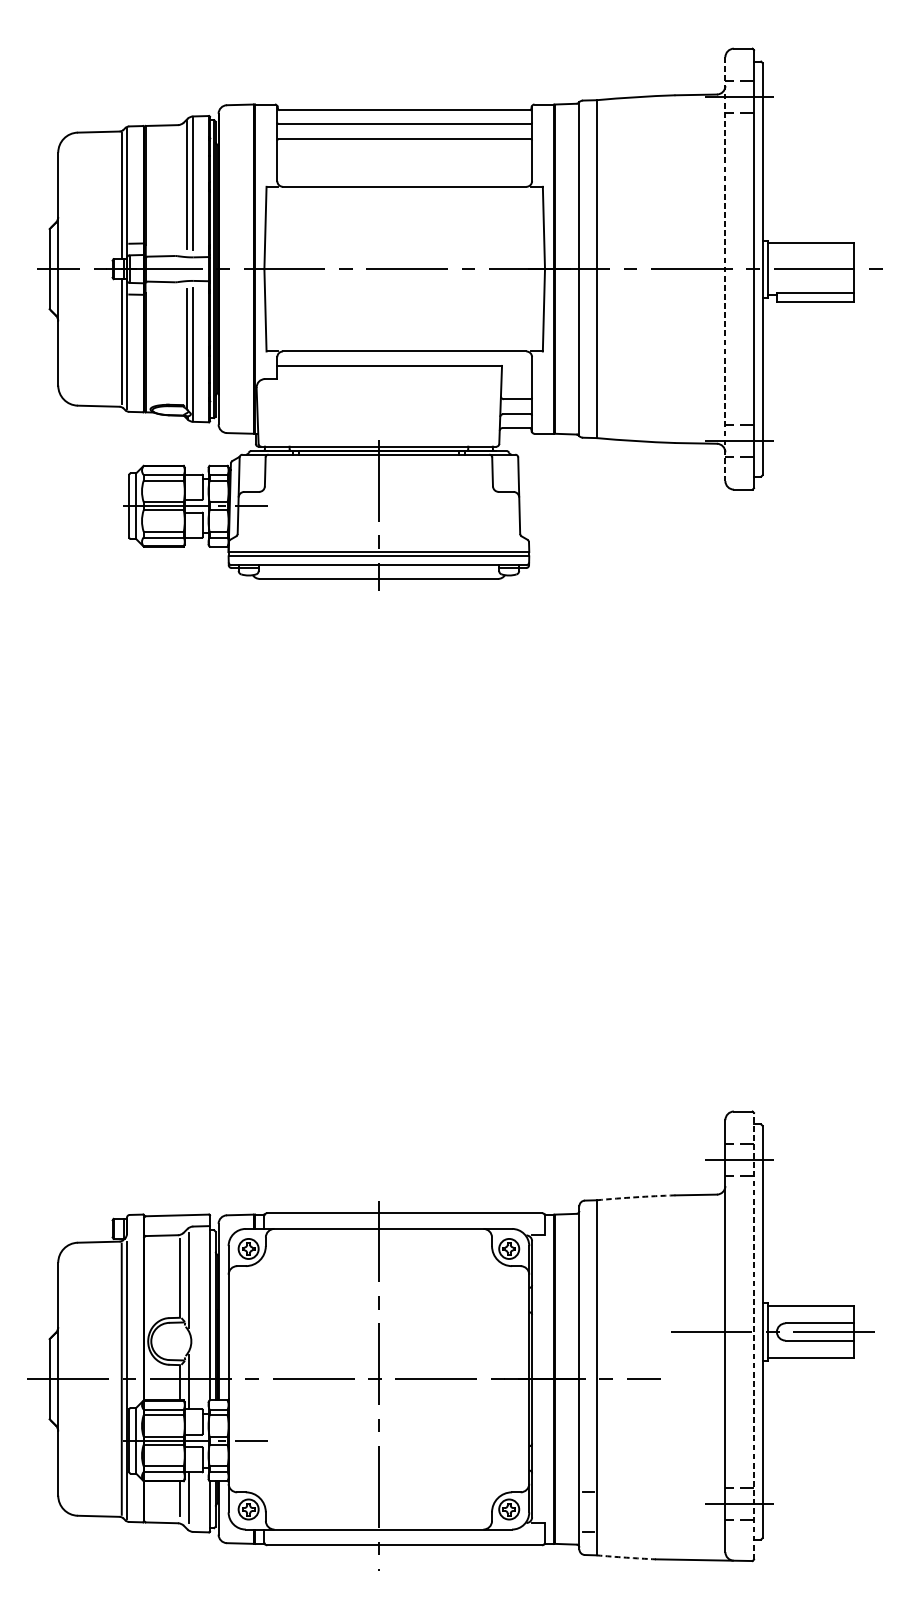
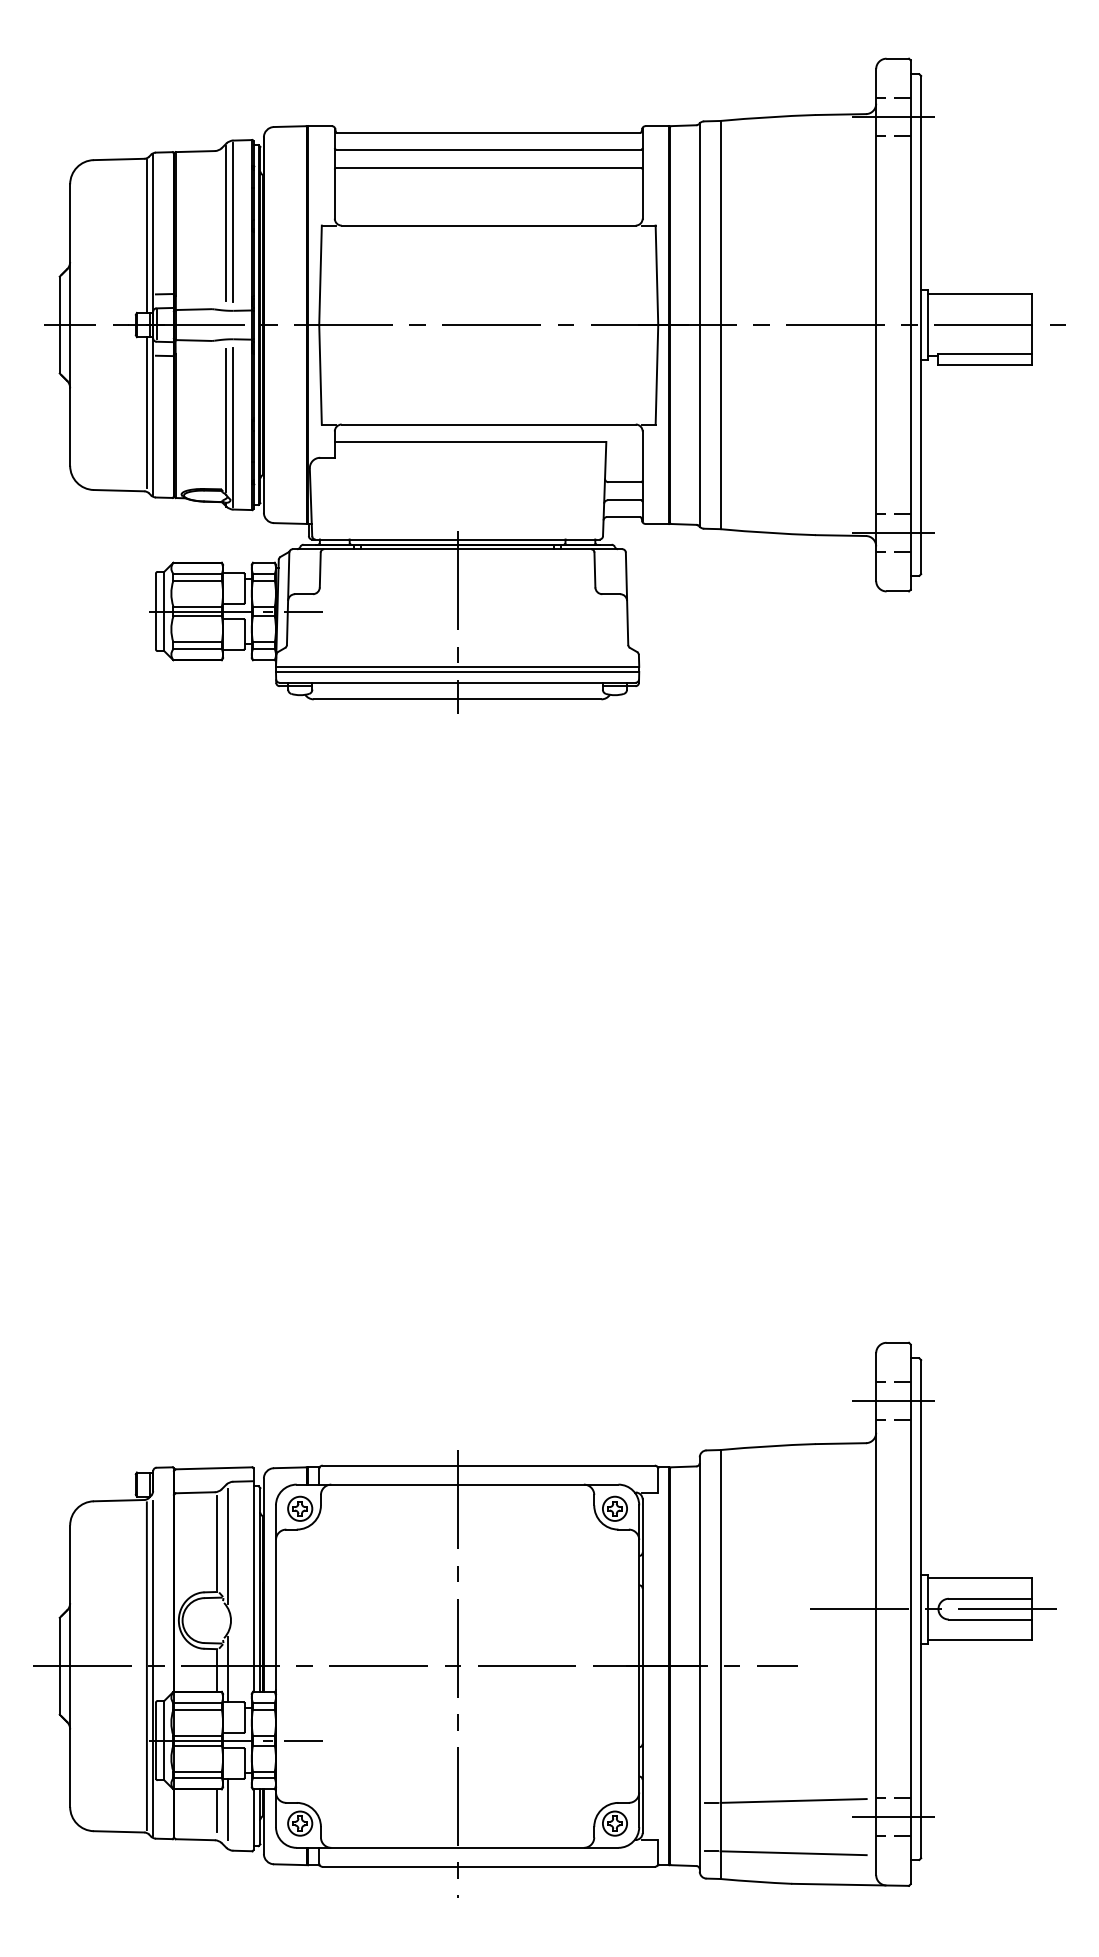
line: (725, 269) -> (876, 325), dashed -> solid
arc: (636, 1197) -> (768, 1446), dashed -> solid
line: (753, 1336) -> (910, 1614), dashed -> solid
line: (656, 1490) -> (793, 1800), added
line: (656, 1534) -> (793, 1853), added
arc: (626, 1557) -> (756, 1881), dashed -> solid

